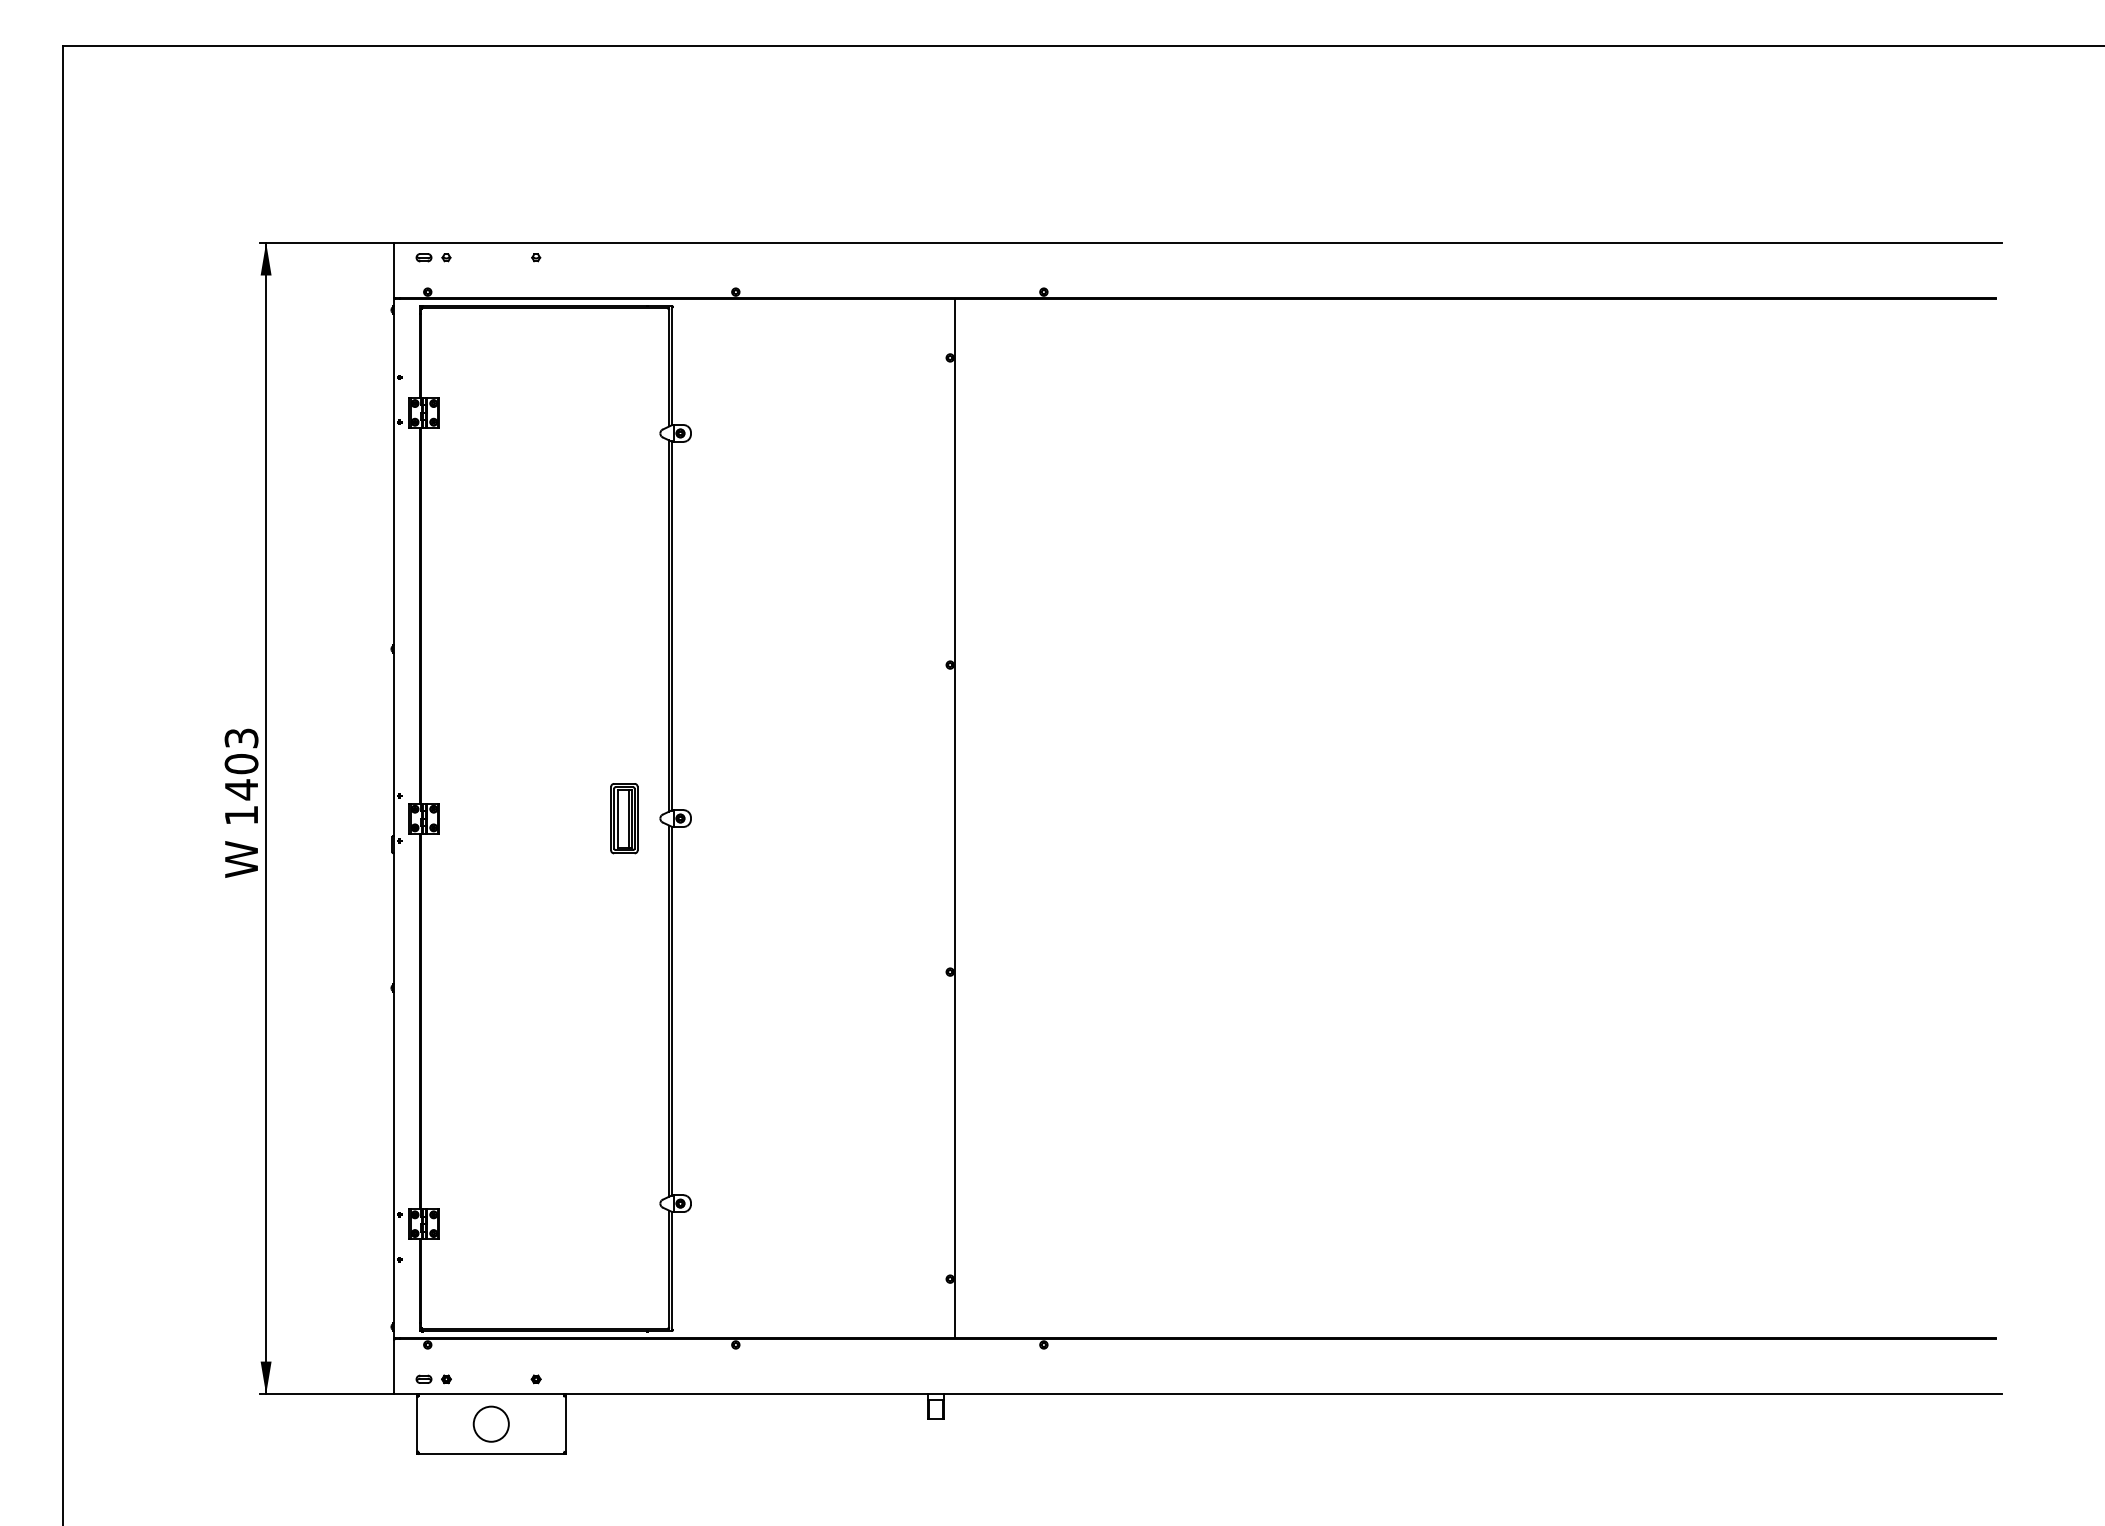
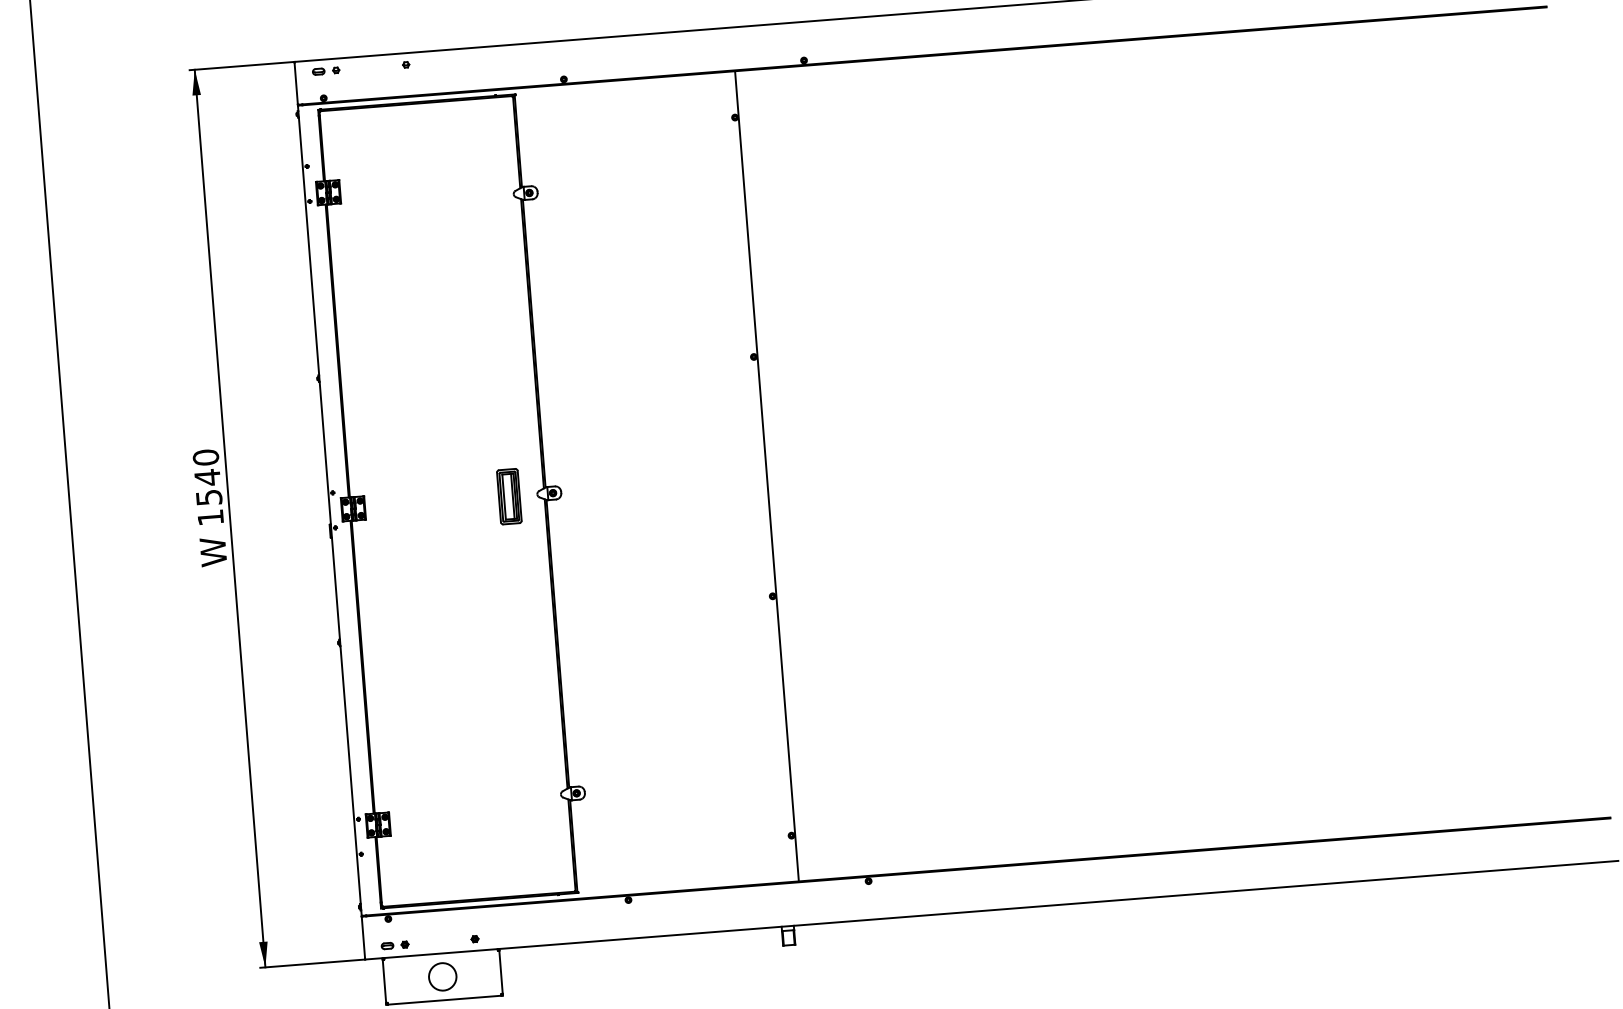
text: (241, 764) -> (207, 477), 1403 -> 1540

